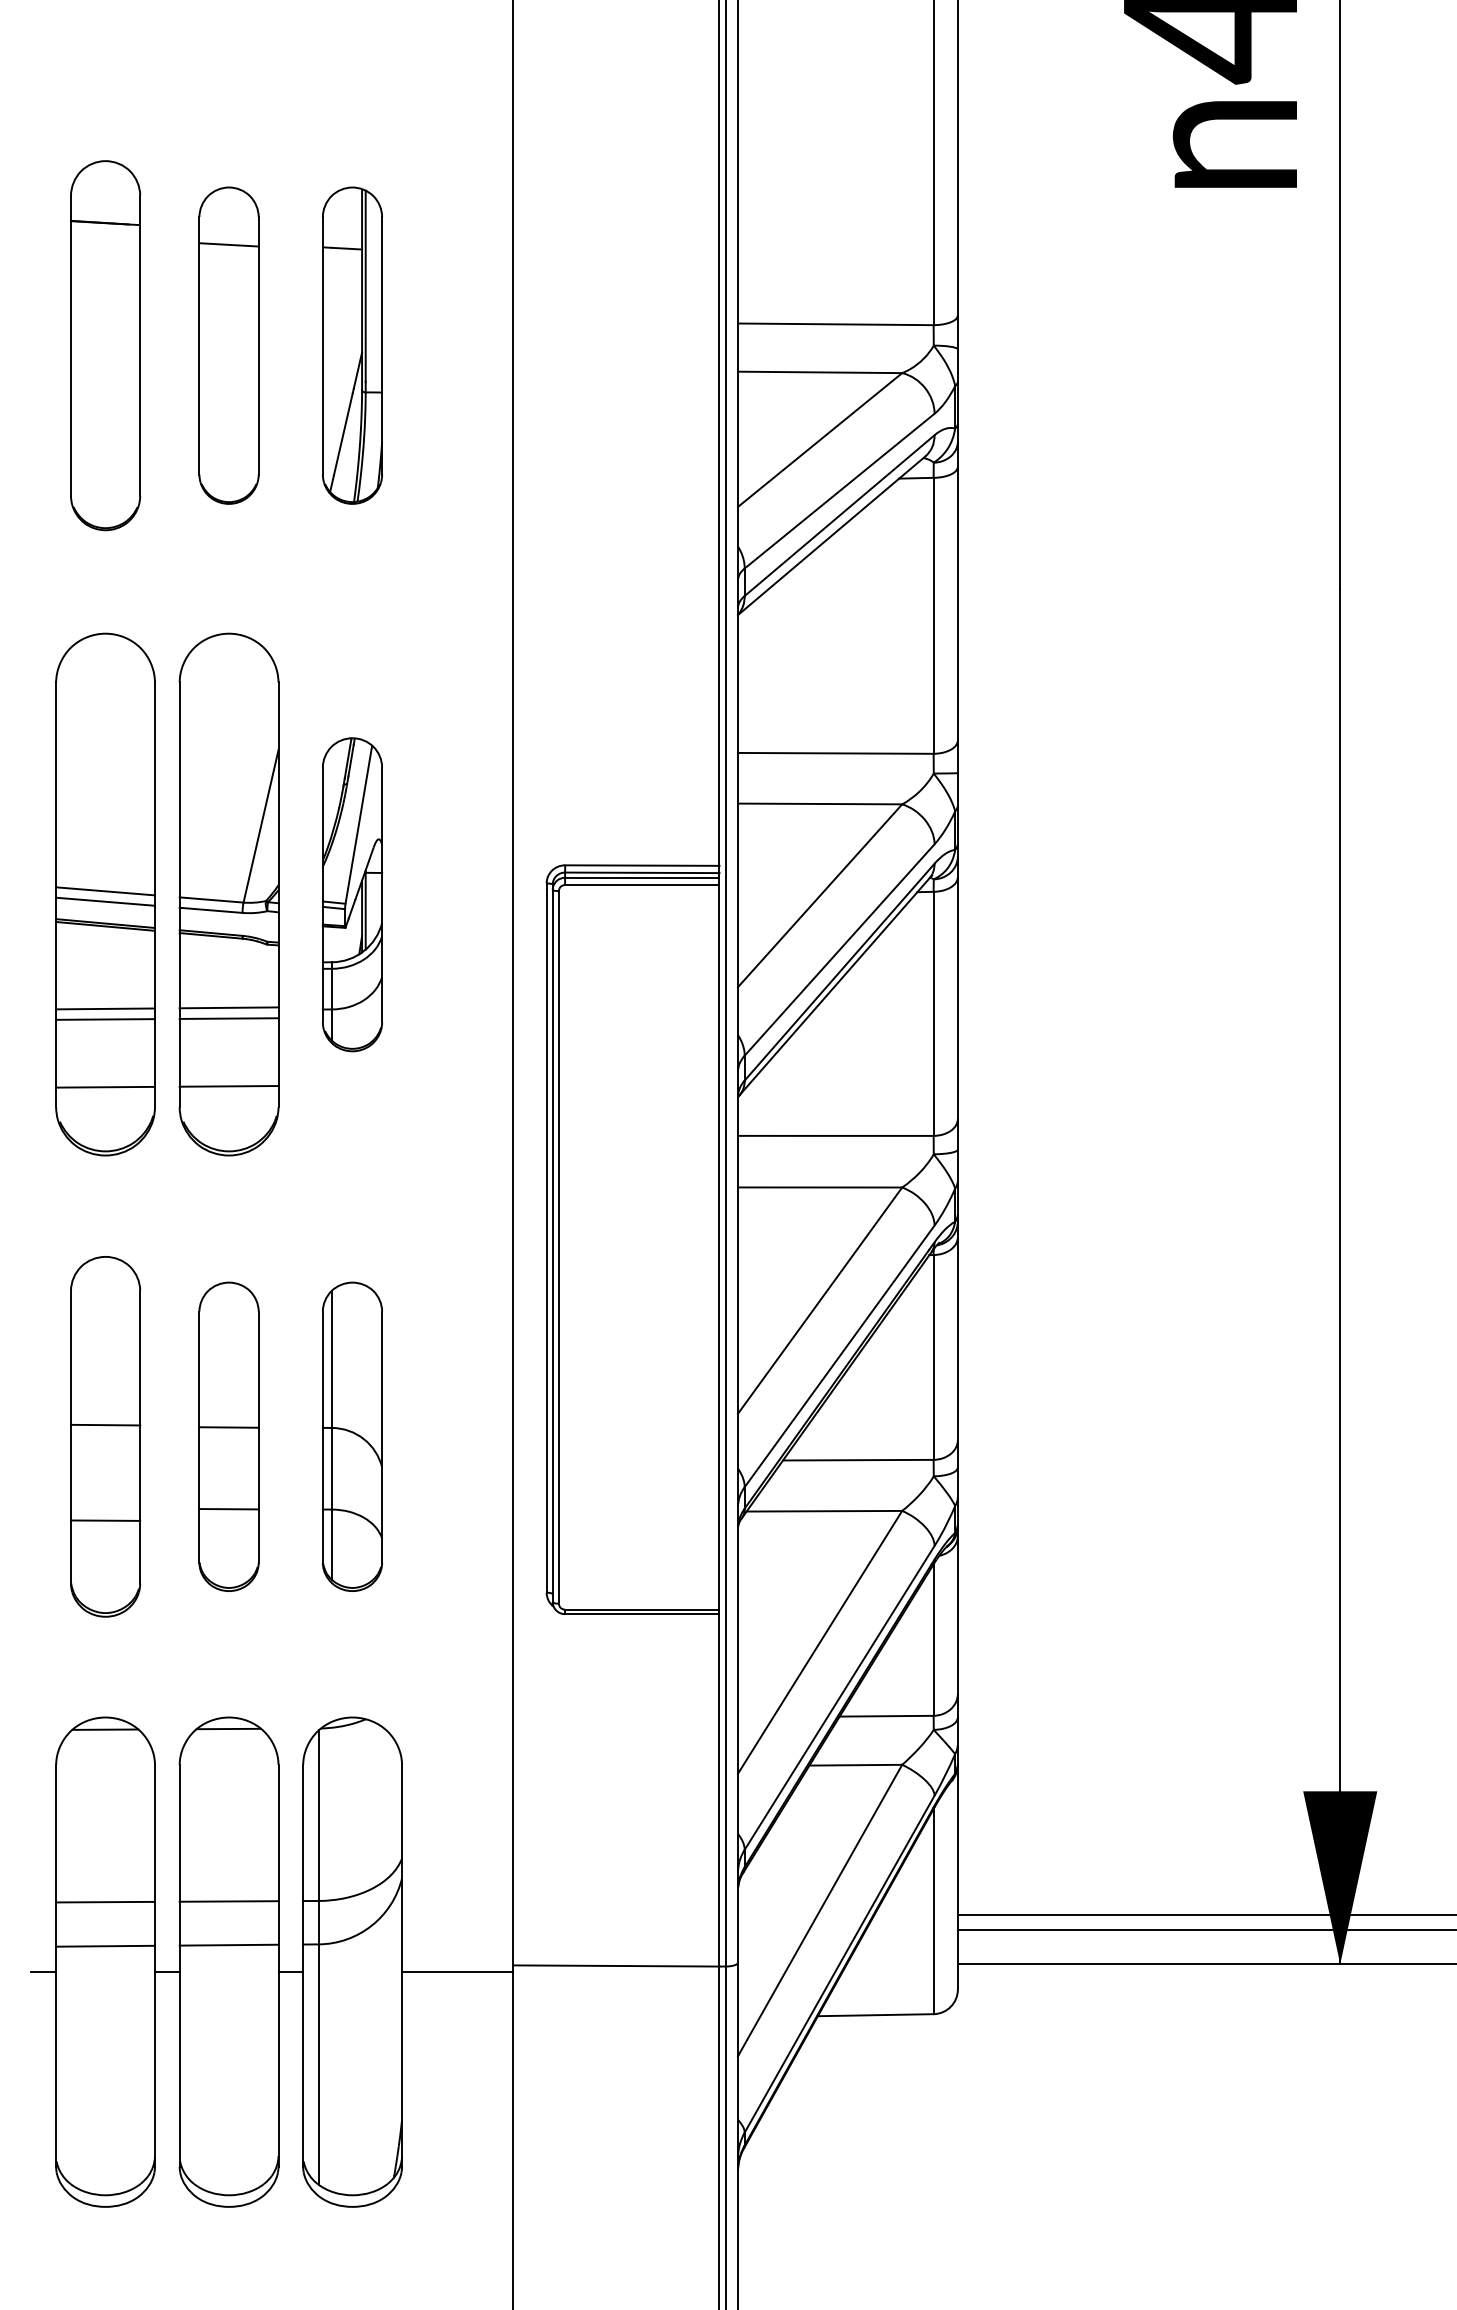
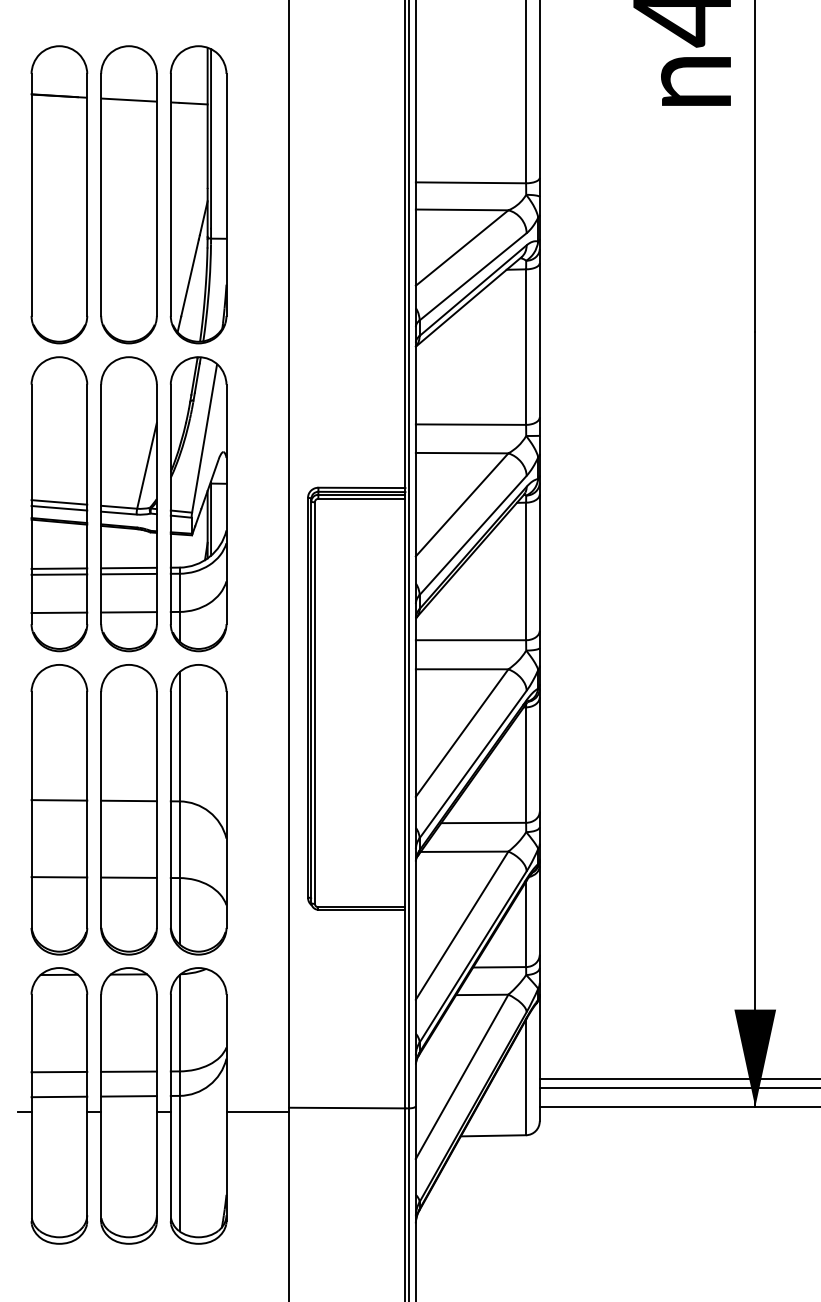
part: (105, 345) -> (59, 194), size x1.43
part: (228, 345) -> (128, 194), size x1.67
part: (352, 345) -> (198, 194), size x1.67
part: (352, 895) -> (198, 504), size x1.67
part: (105, 1436) -> (59, 809), size x1.43
part: (228, 1436) -> (128, 809), size x1.67
part: (352, 1436) -> (198, 809), size x1.67

